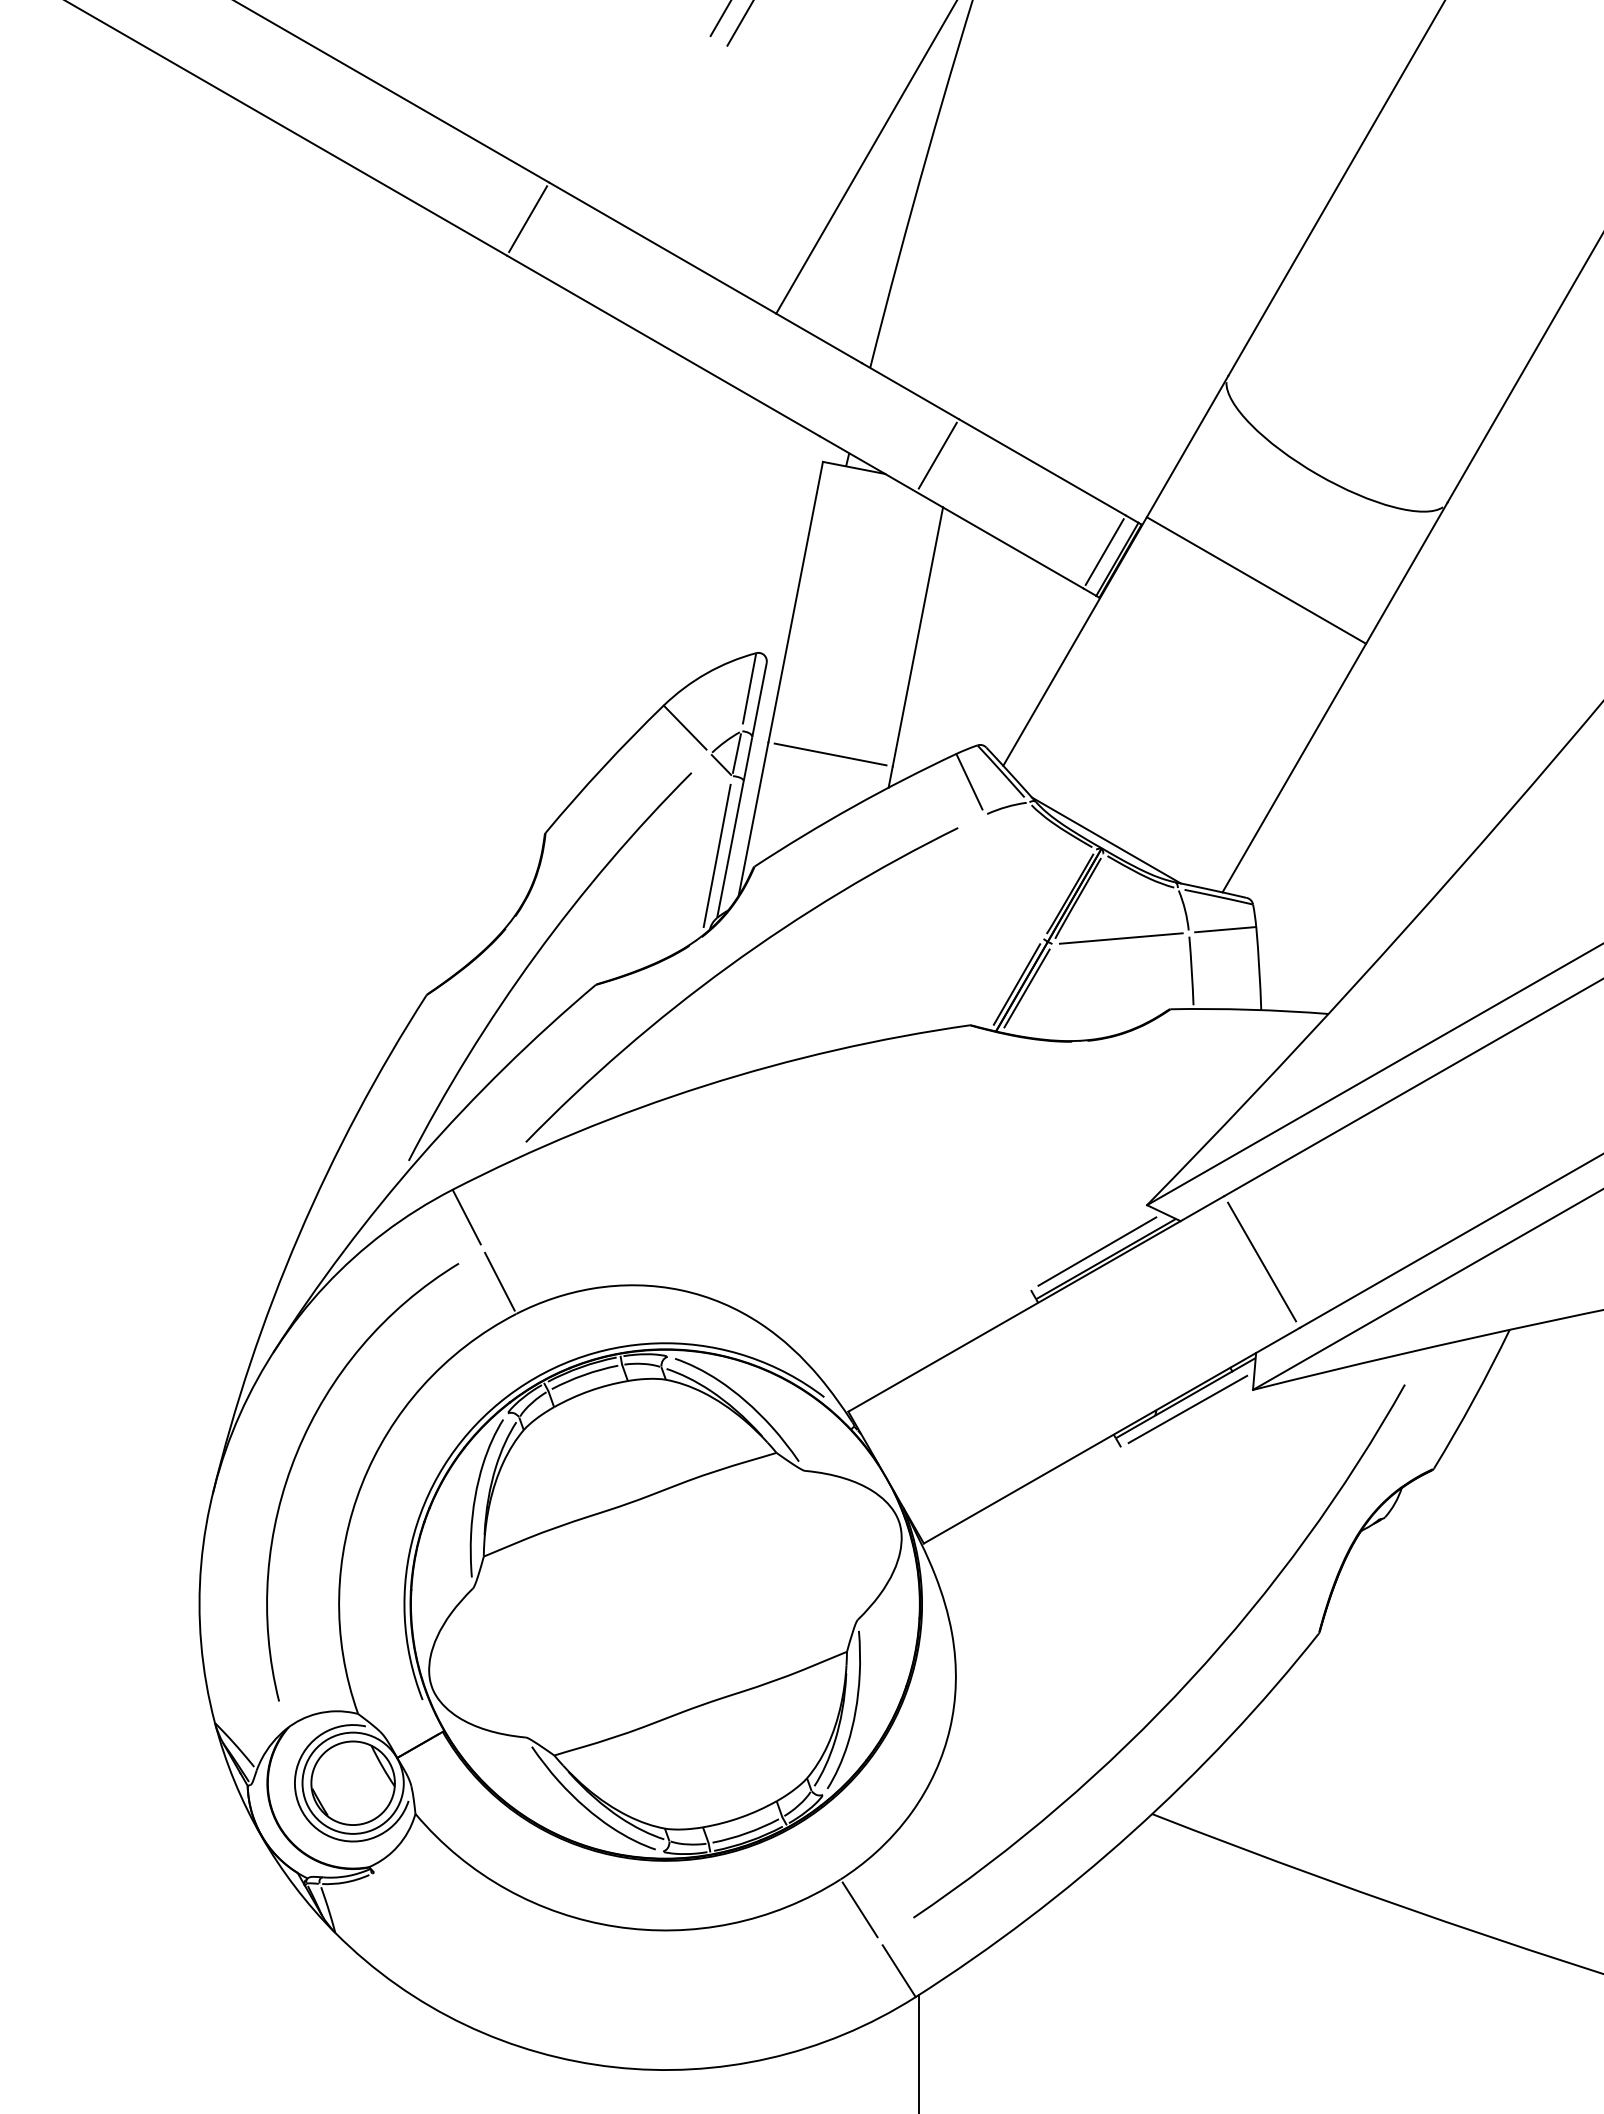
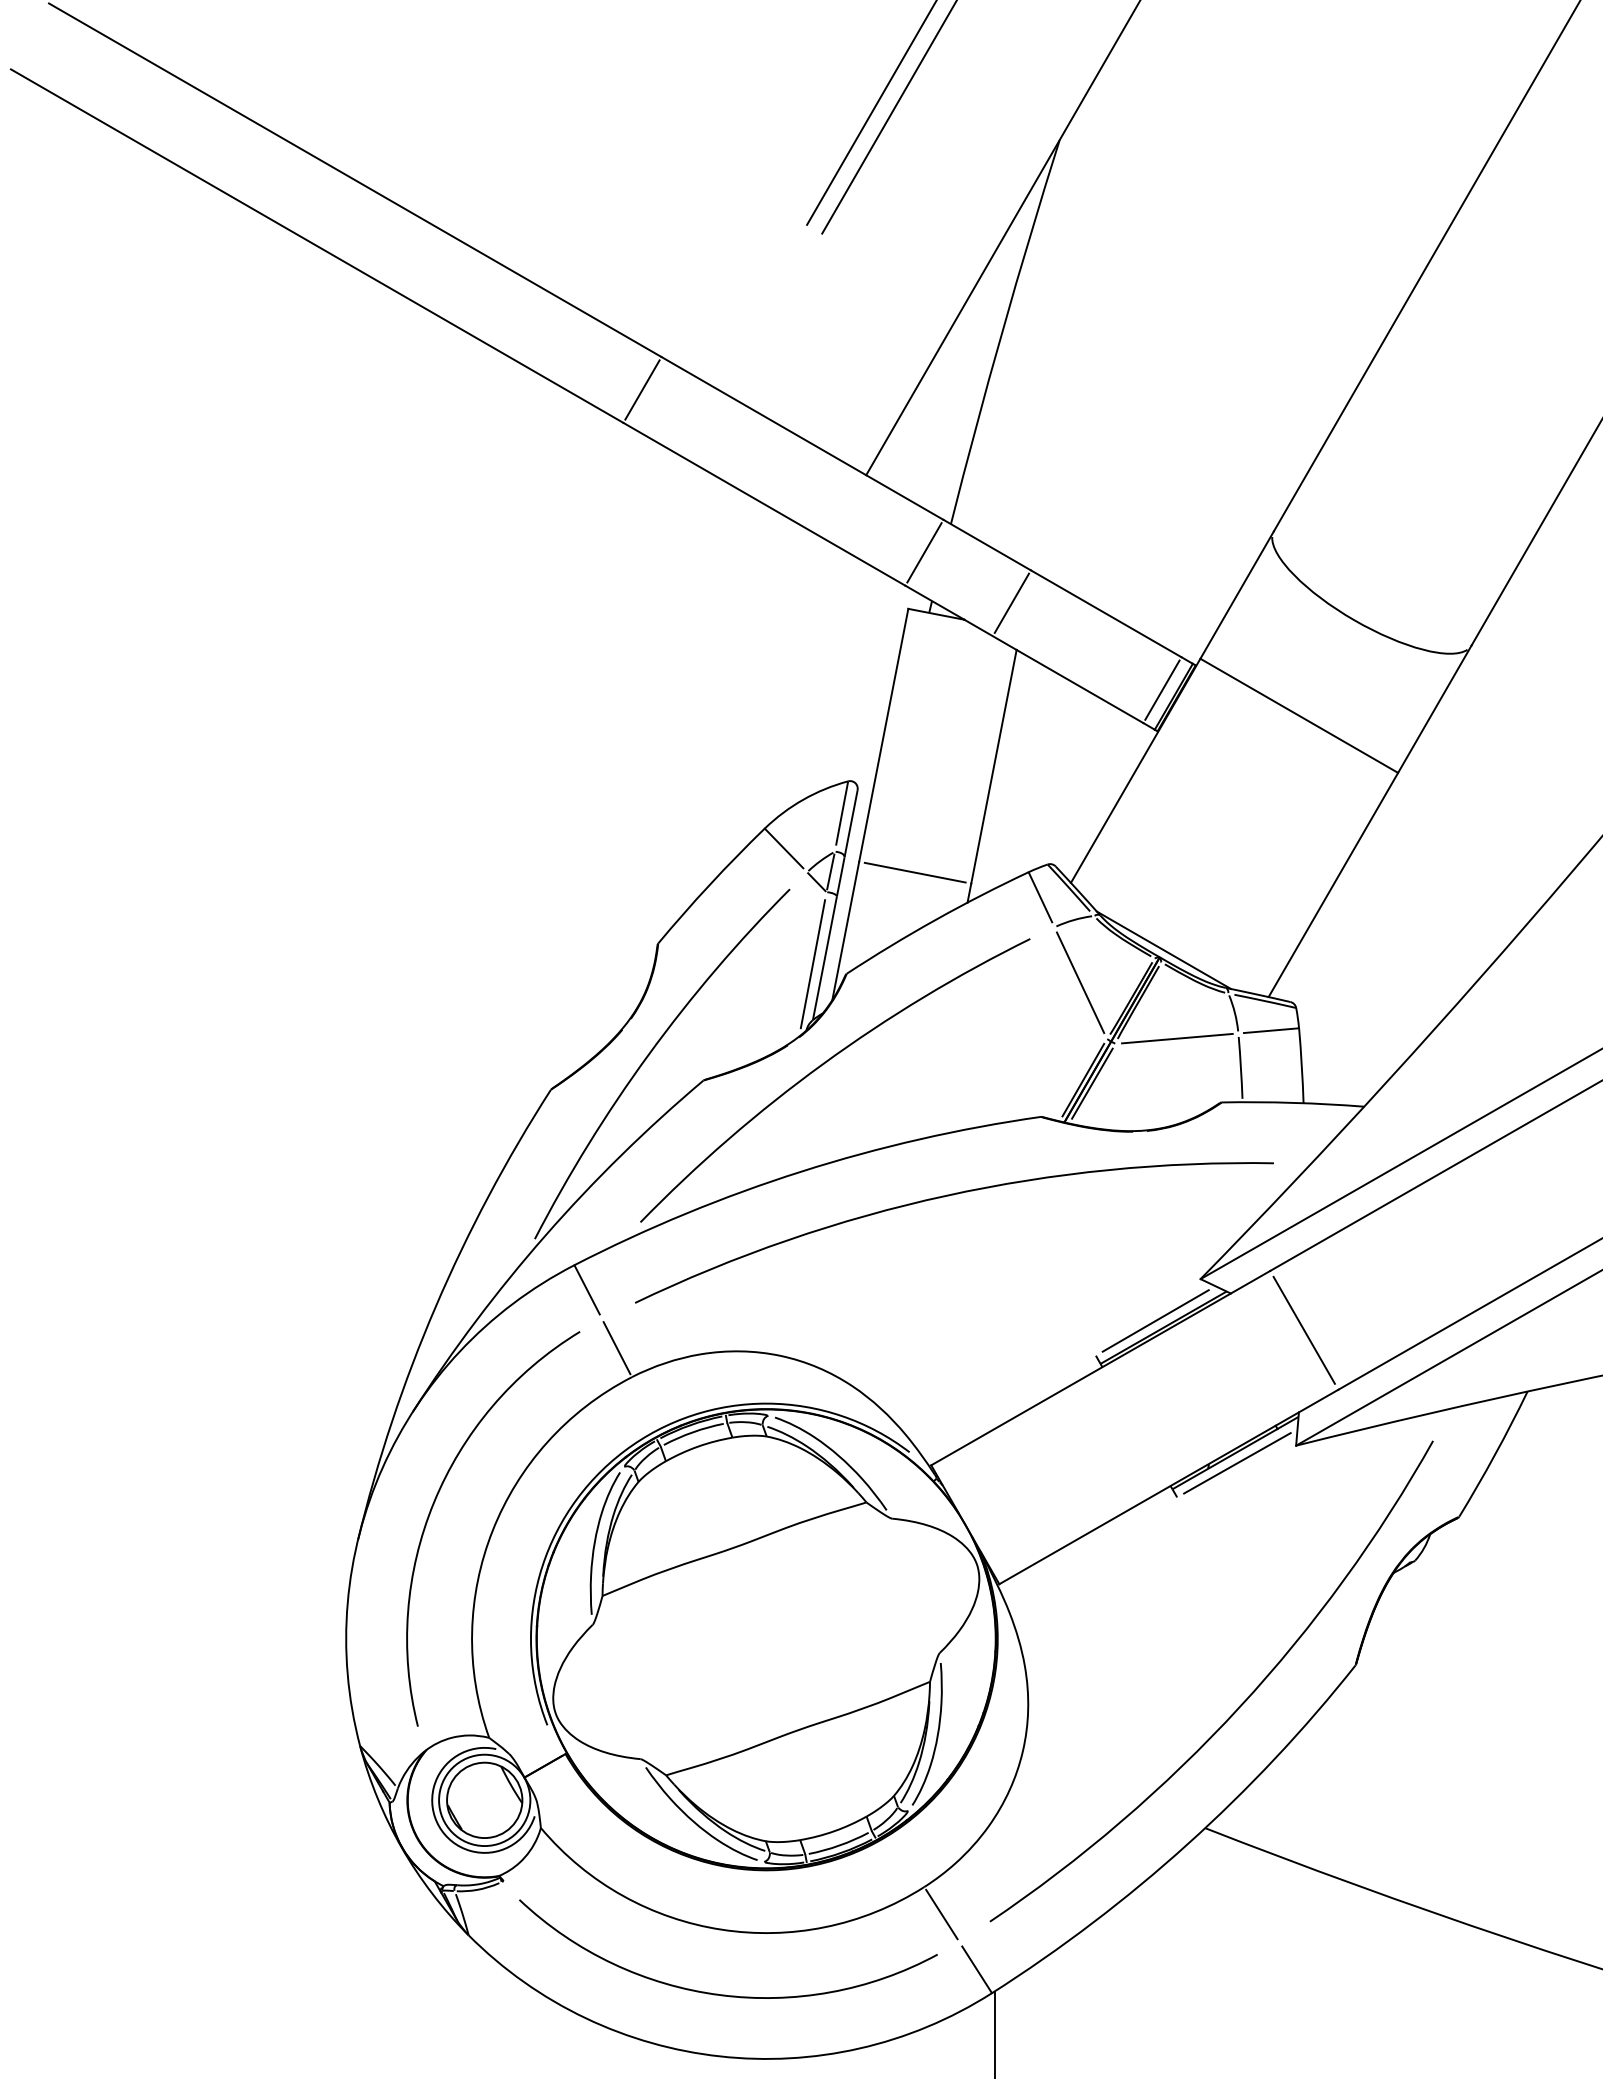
line: (840, 399) -> (924, 552), added
line: (1013, 876) -> (1080, 982), added
arc: (868, 1113) -> (949, 1196), added
arc: (612, 1997) -> (718, 1993), added

